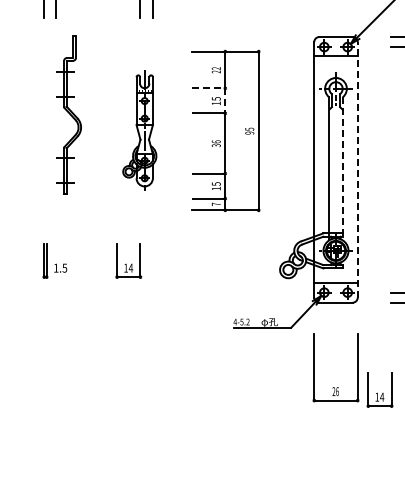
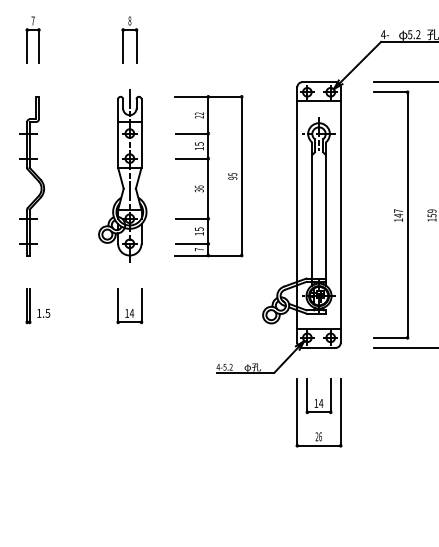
line: (222, 88) -> (205, 133), dashed -> solid
part: (68, 115) -> (31, 176), moved
part: (139, 130) -> (122, 175), size x1.43
line: (342, 169) -> (325, 214), dashed -> solid
line: (357, 170) -> (340, 215), dashed -> solid
part: (128, 261) -> (129, 306), moved
part: (379, 390) -> (318, 396), moved

